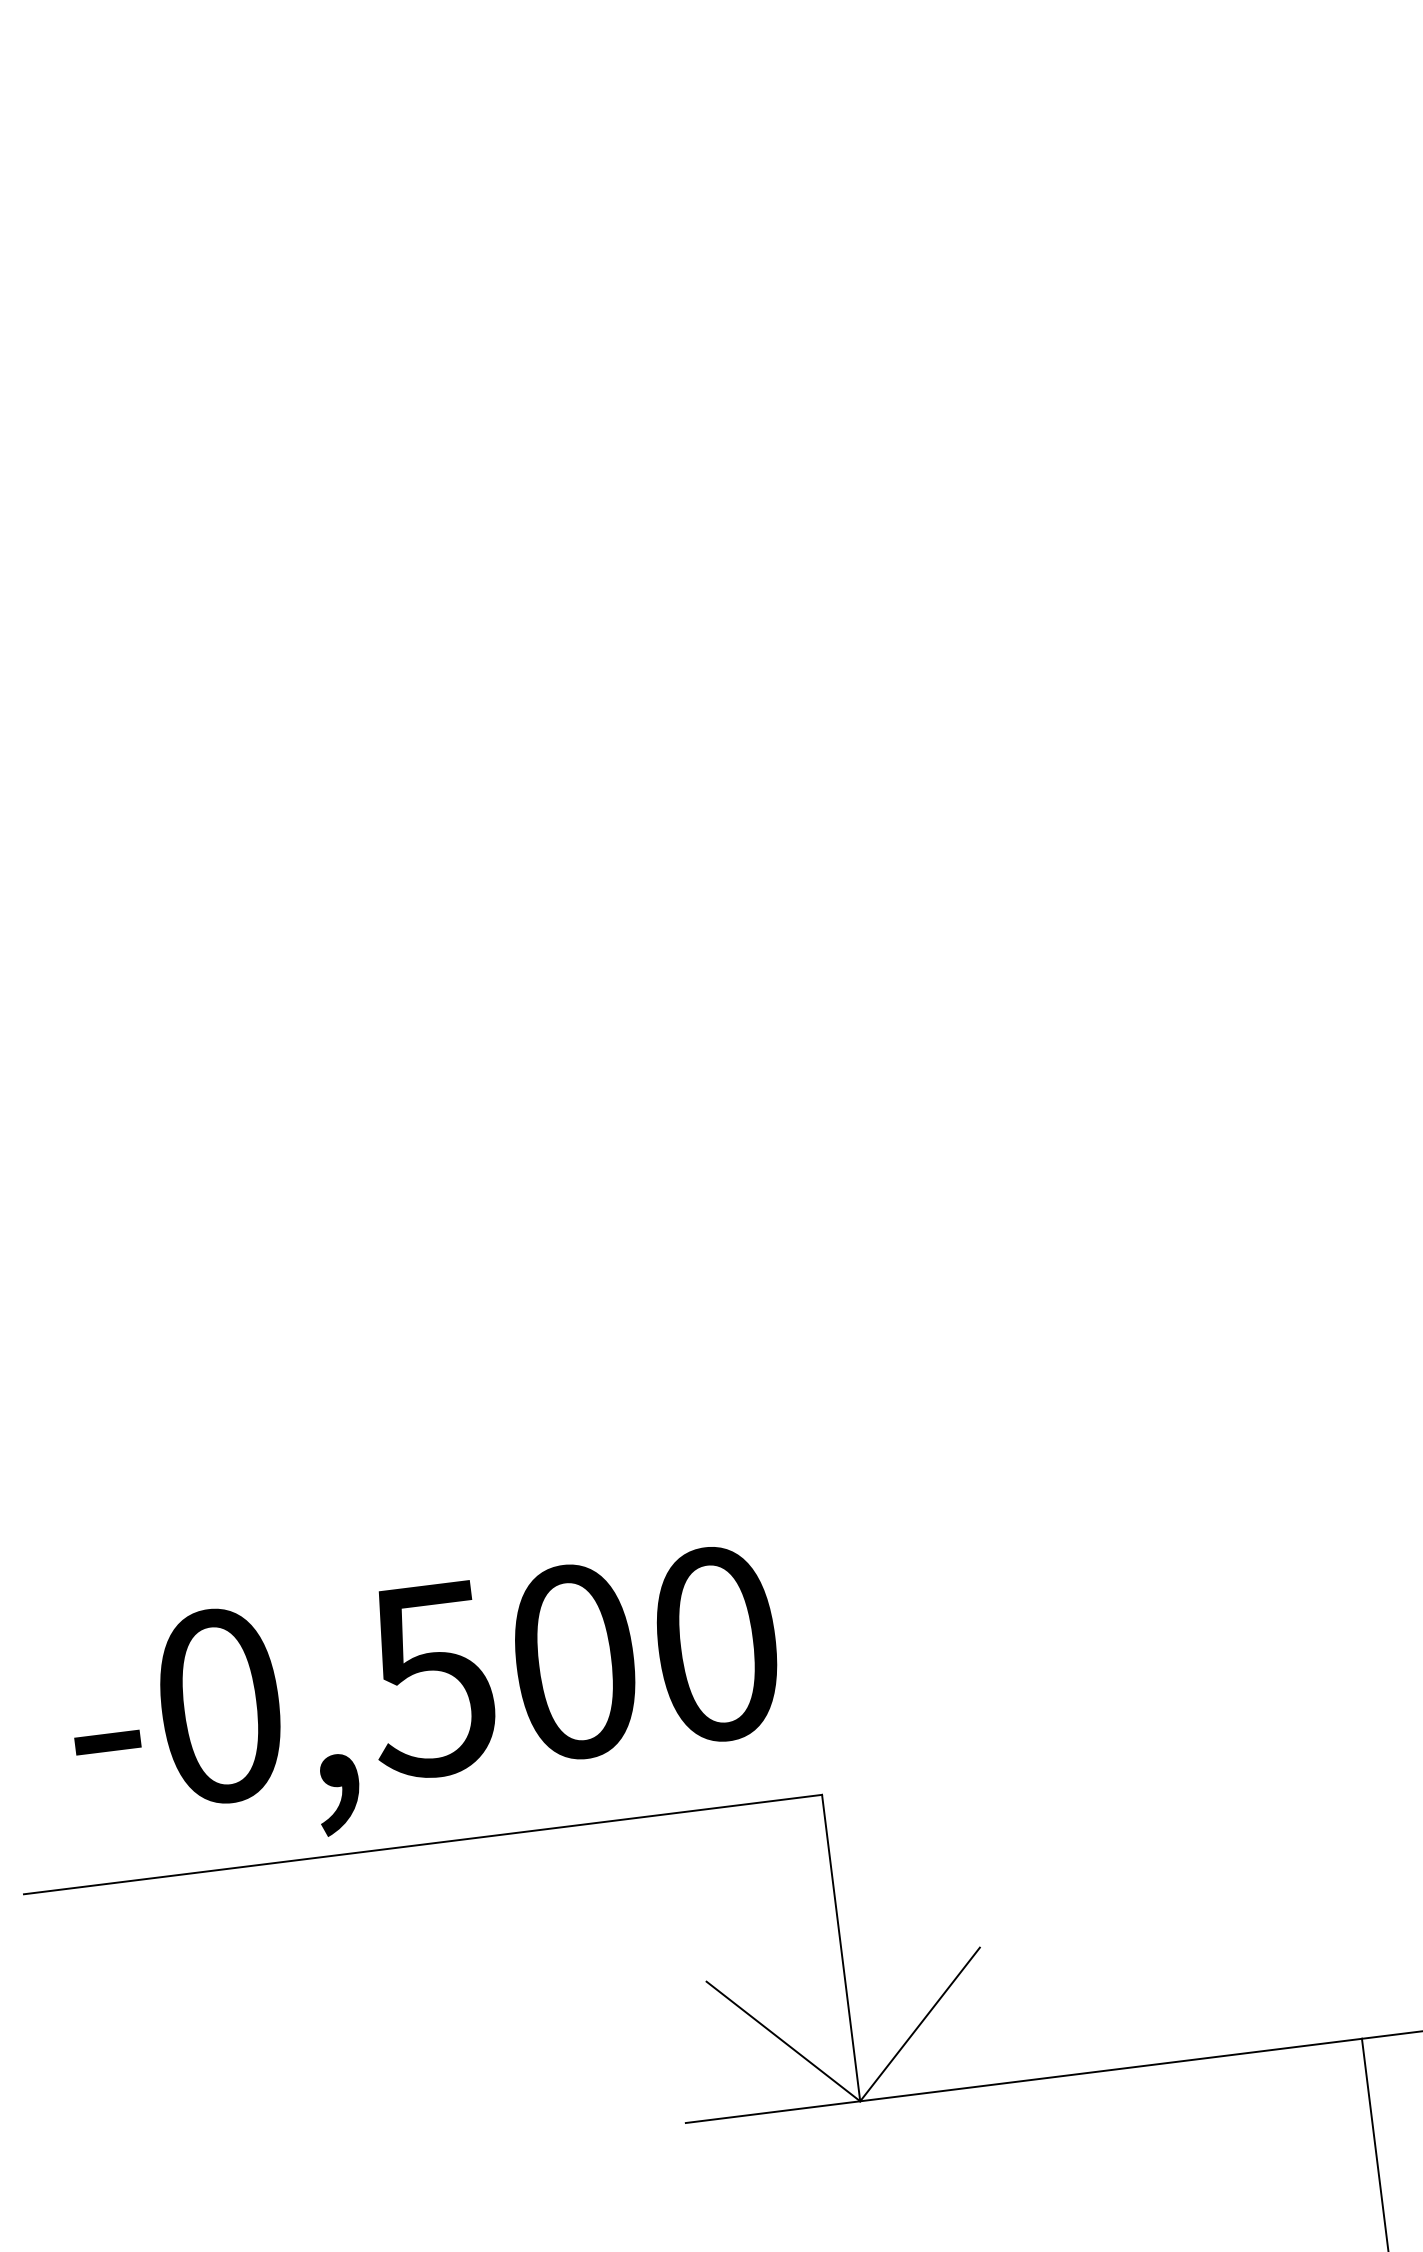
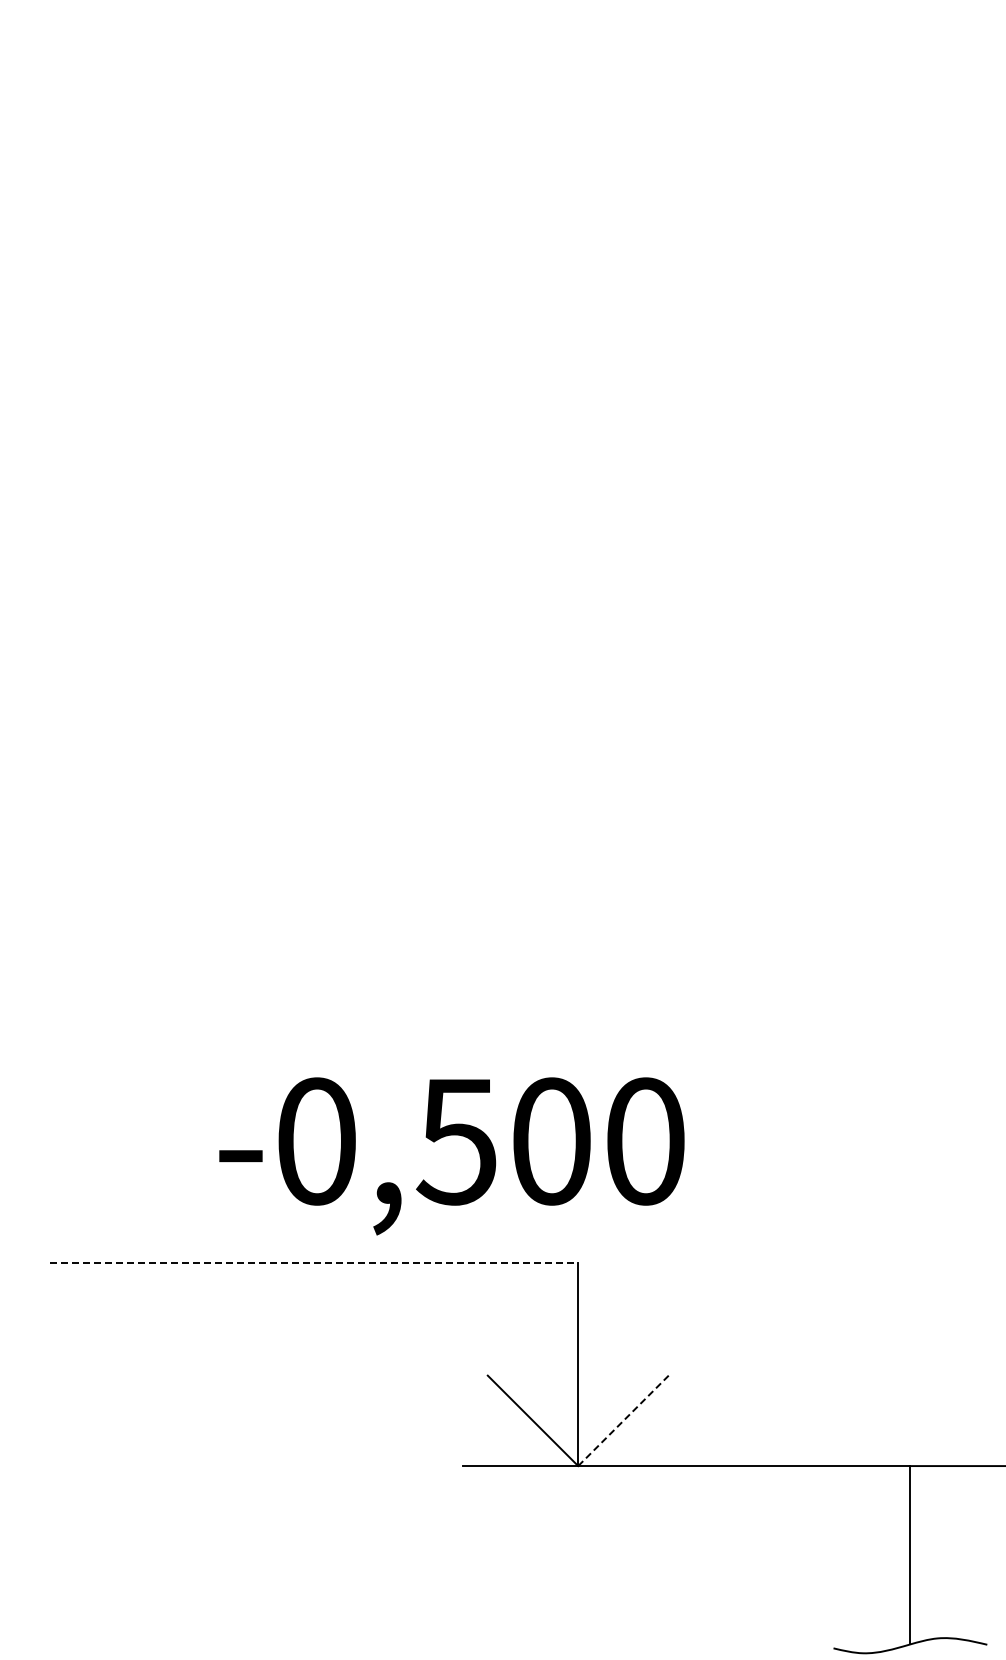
text: (426, 1703) -> (451, 1156), moved
line: (423, 1844) -> (314, 1263), solid -> dashed
line: (920, 2023) -> (623, 1420), solid -> dashed

